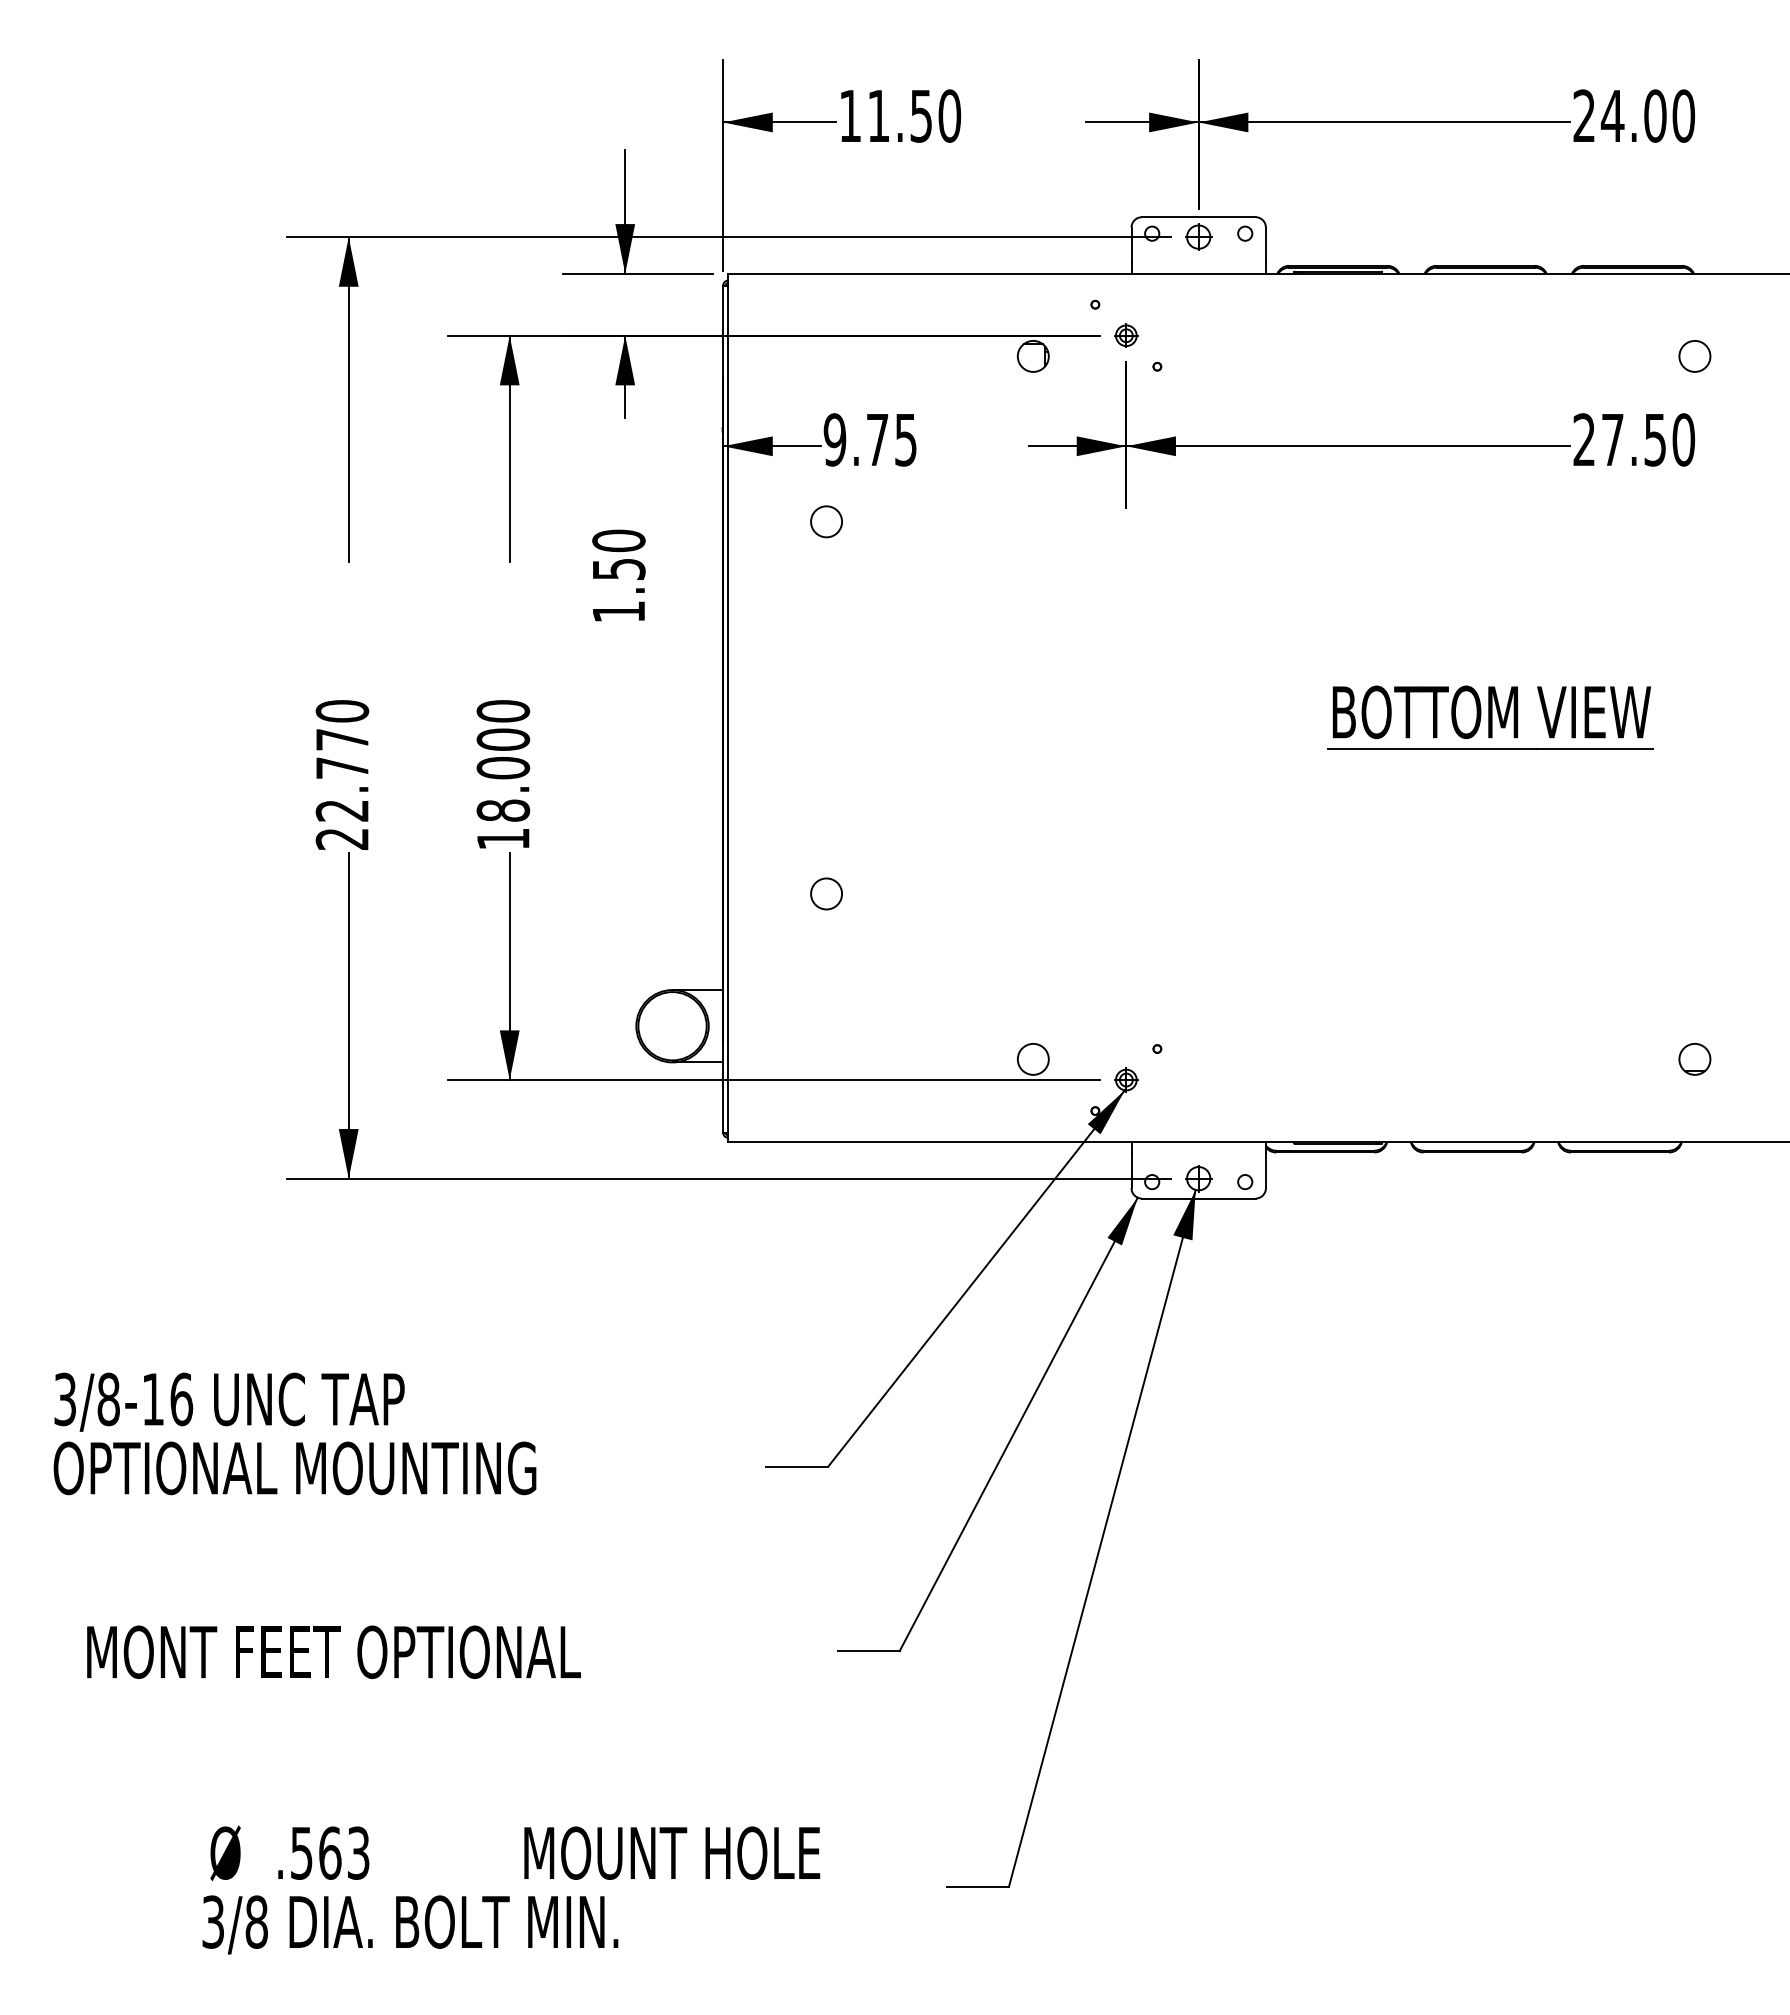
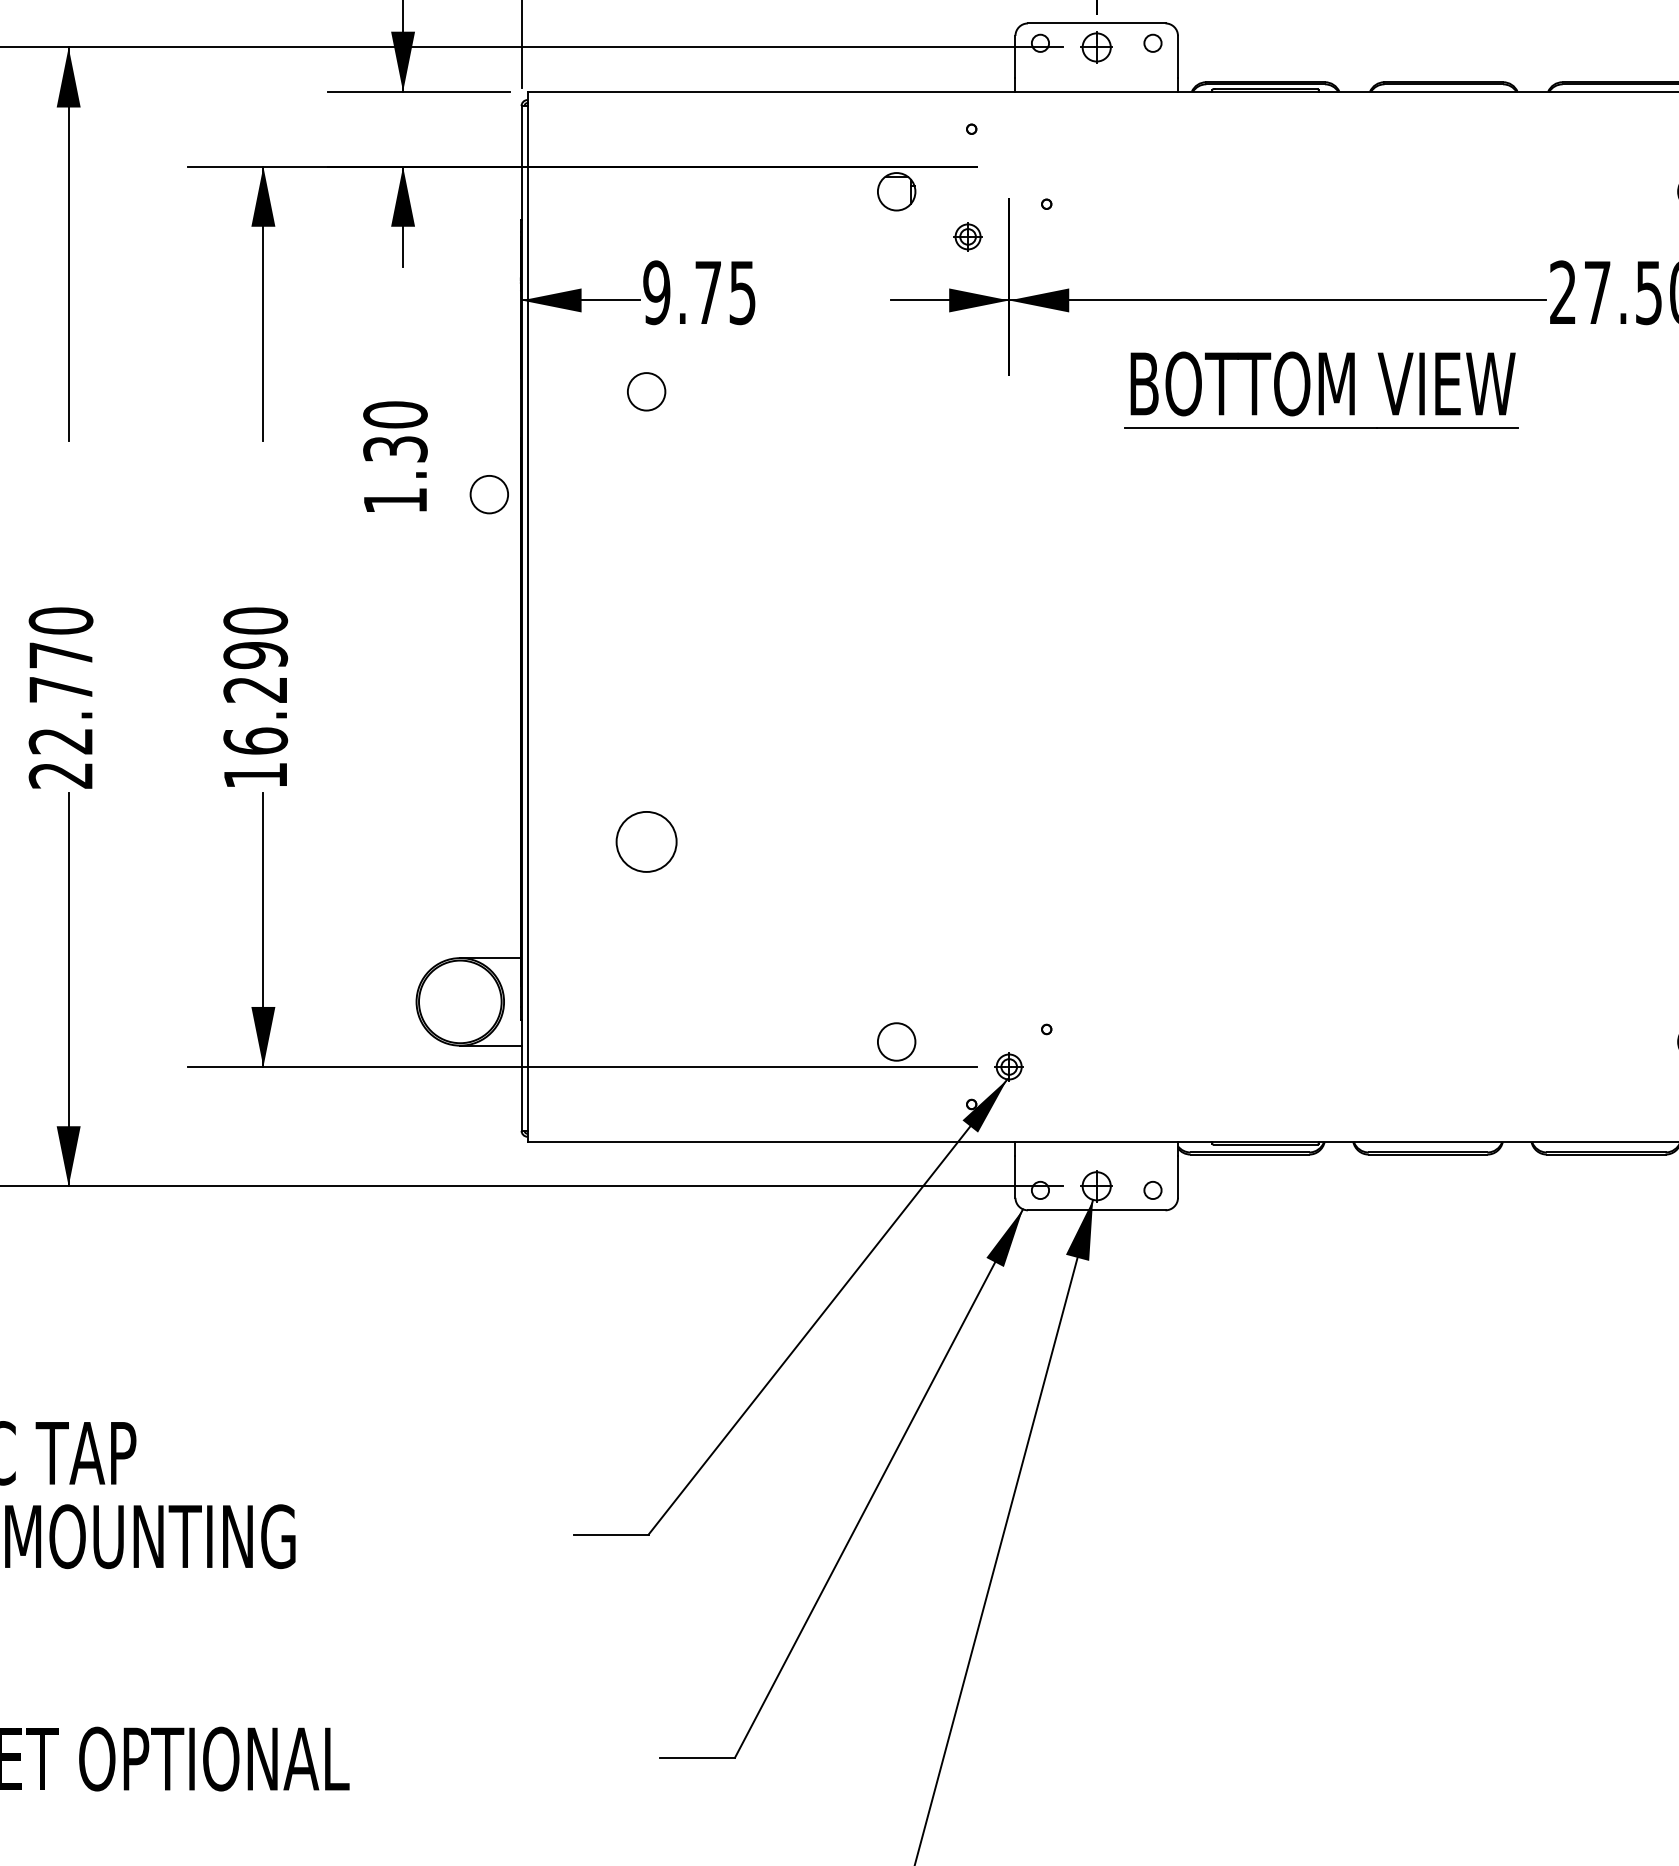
part: (1126, 335) -> (968, 236), moved
text: (618, 568) -> (394, 448), 1.50 -> 1.30
circle: (696, 606) -> (489, 494), added
part: (1490, 717) -> (1321, 390), moved
text: (503, 774) -> (255, 697), 18.000 -> 16.290
circle: (826, 893) -> (646, 841), size x1.6

